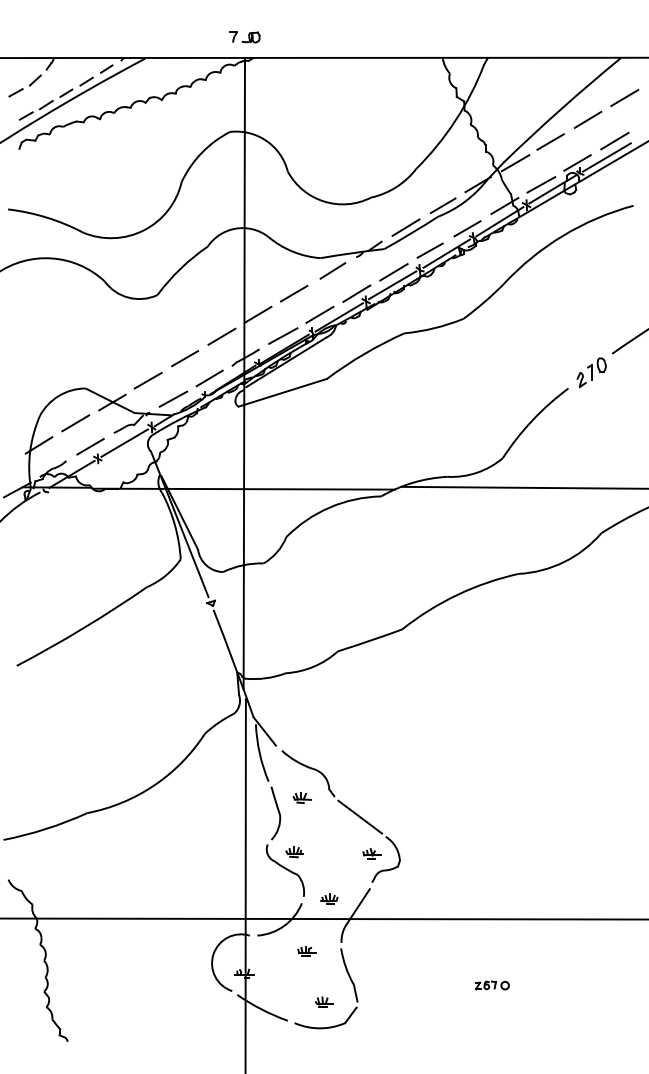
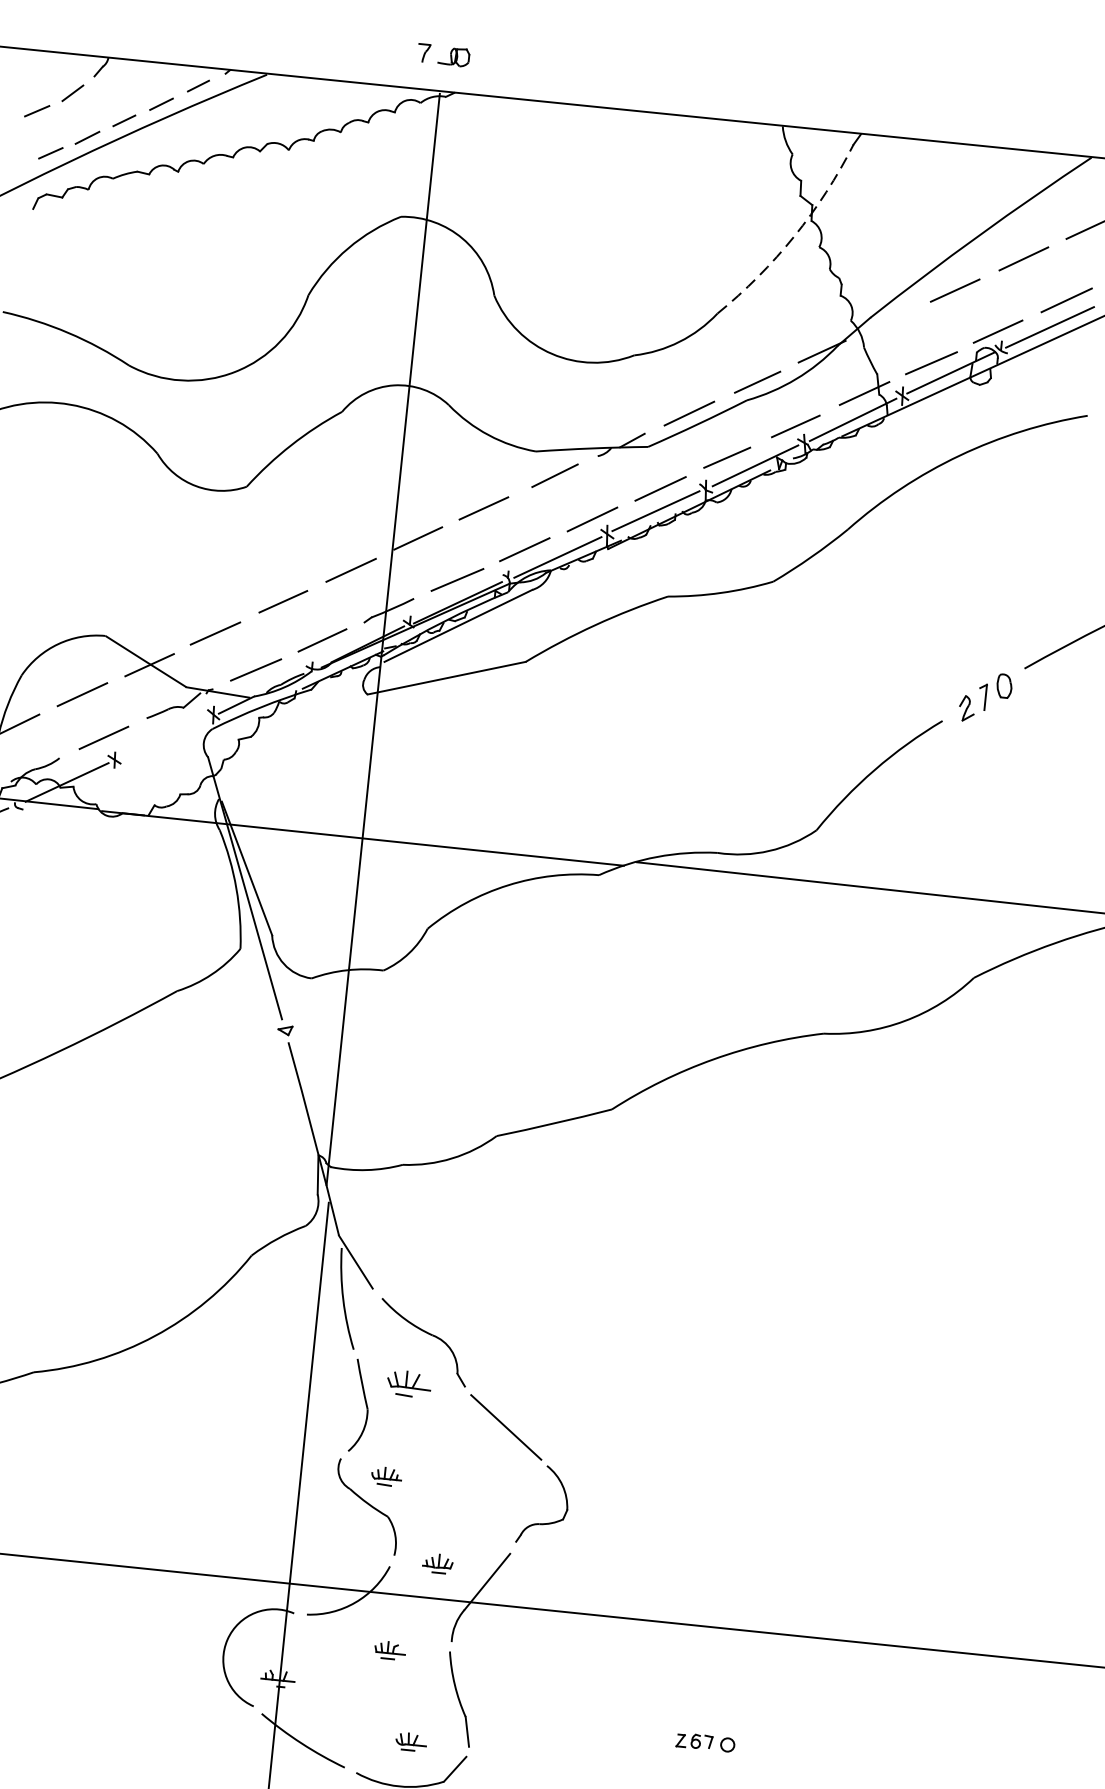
arc: (455, 120) -> (793, 236), solid -> dashed
line: (515, 163) -> (890, 321), removed
line: (124, 442) -> (163, 736), removed
part: (301, 797) -> (407, 1382), size x1.4
part: (371, 853) -> (519, 1492), removed

